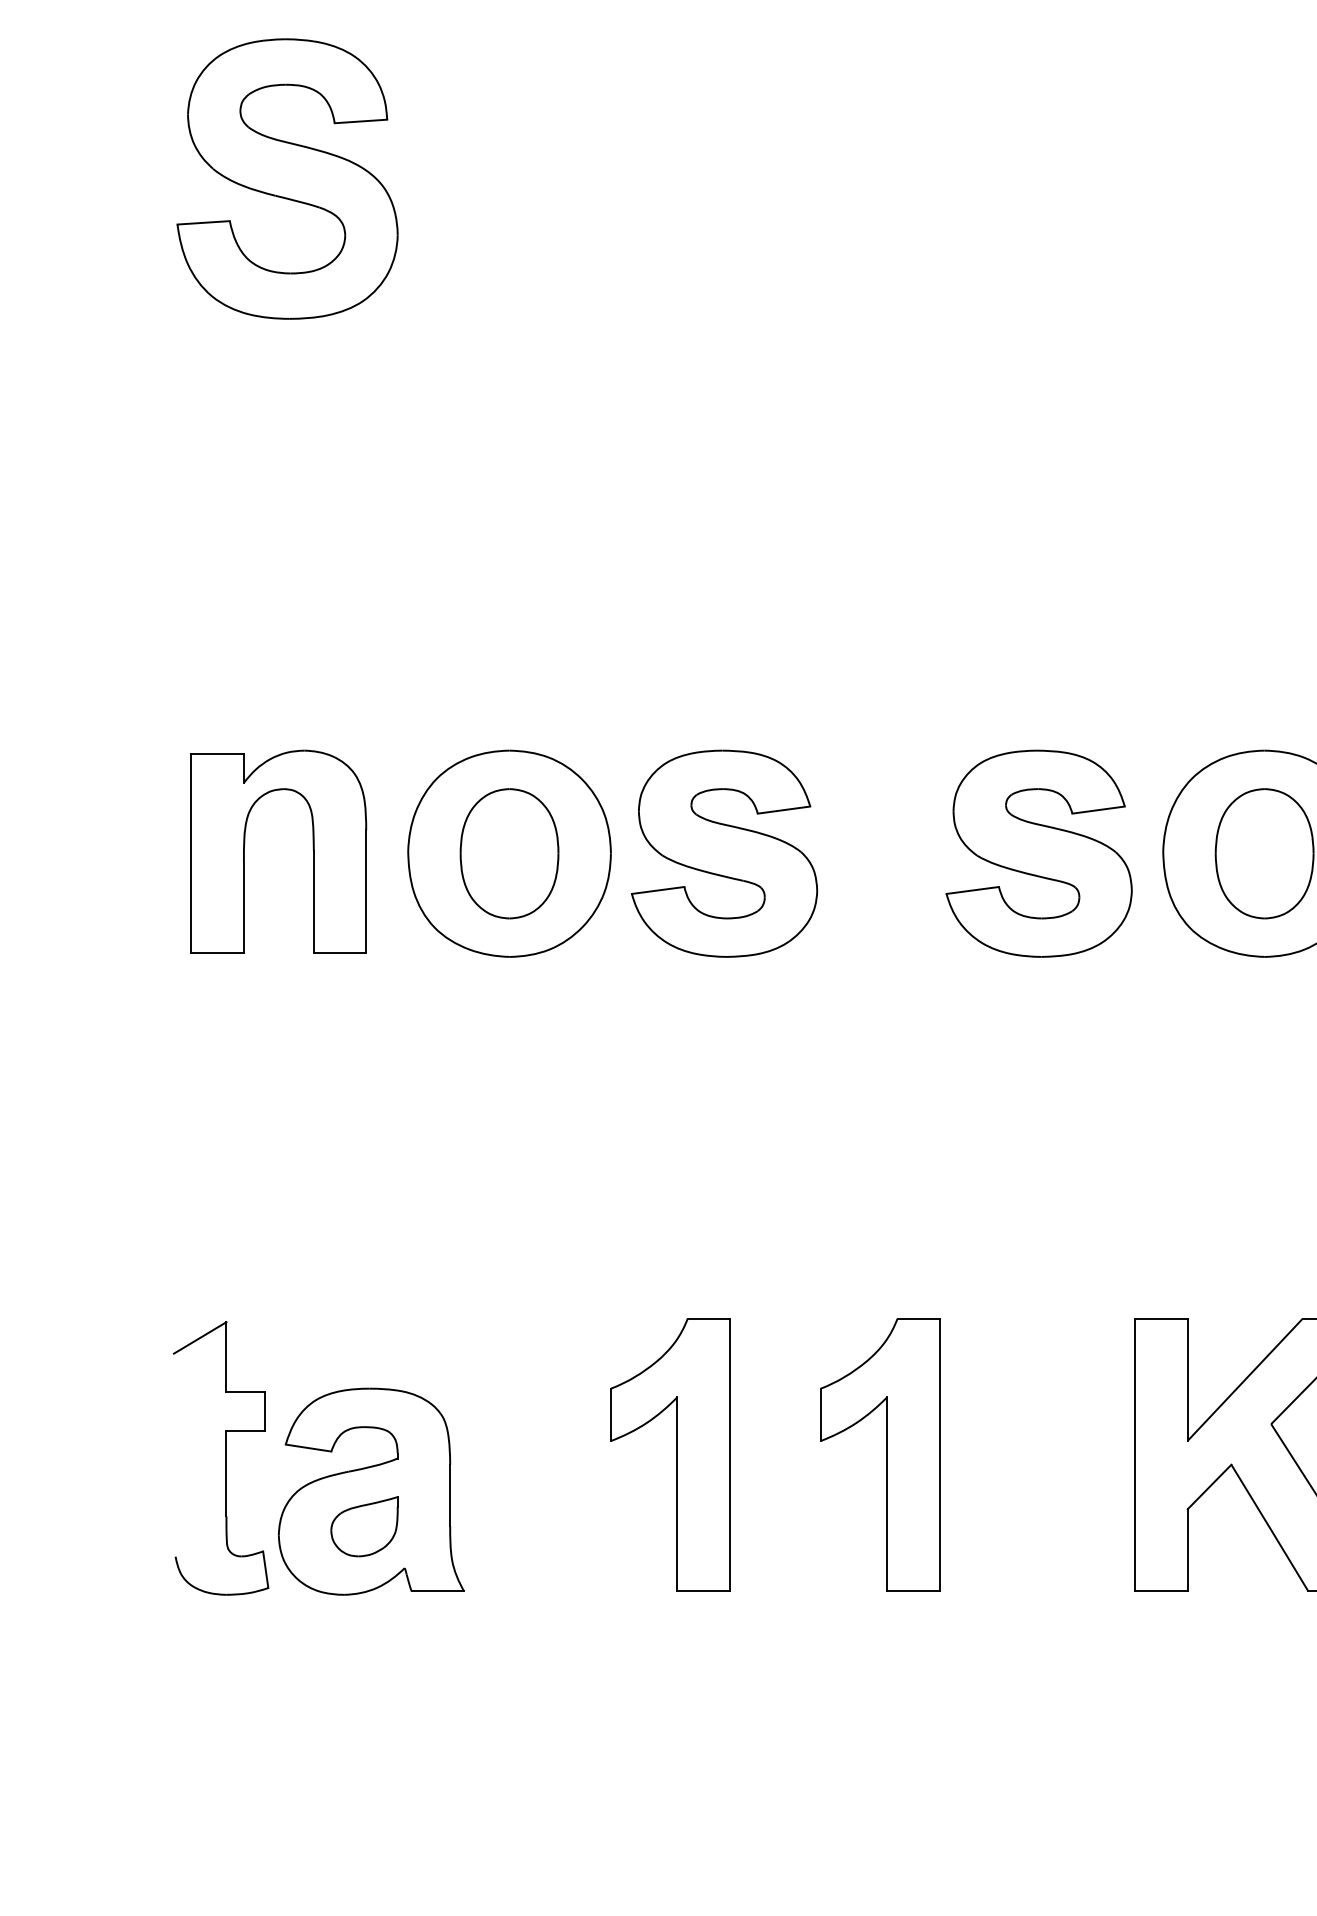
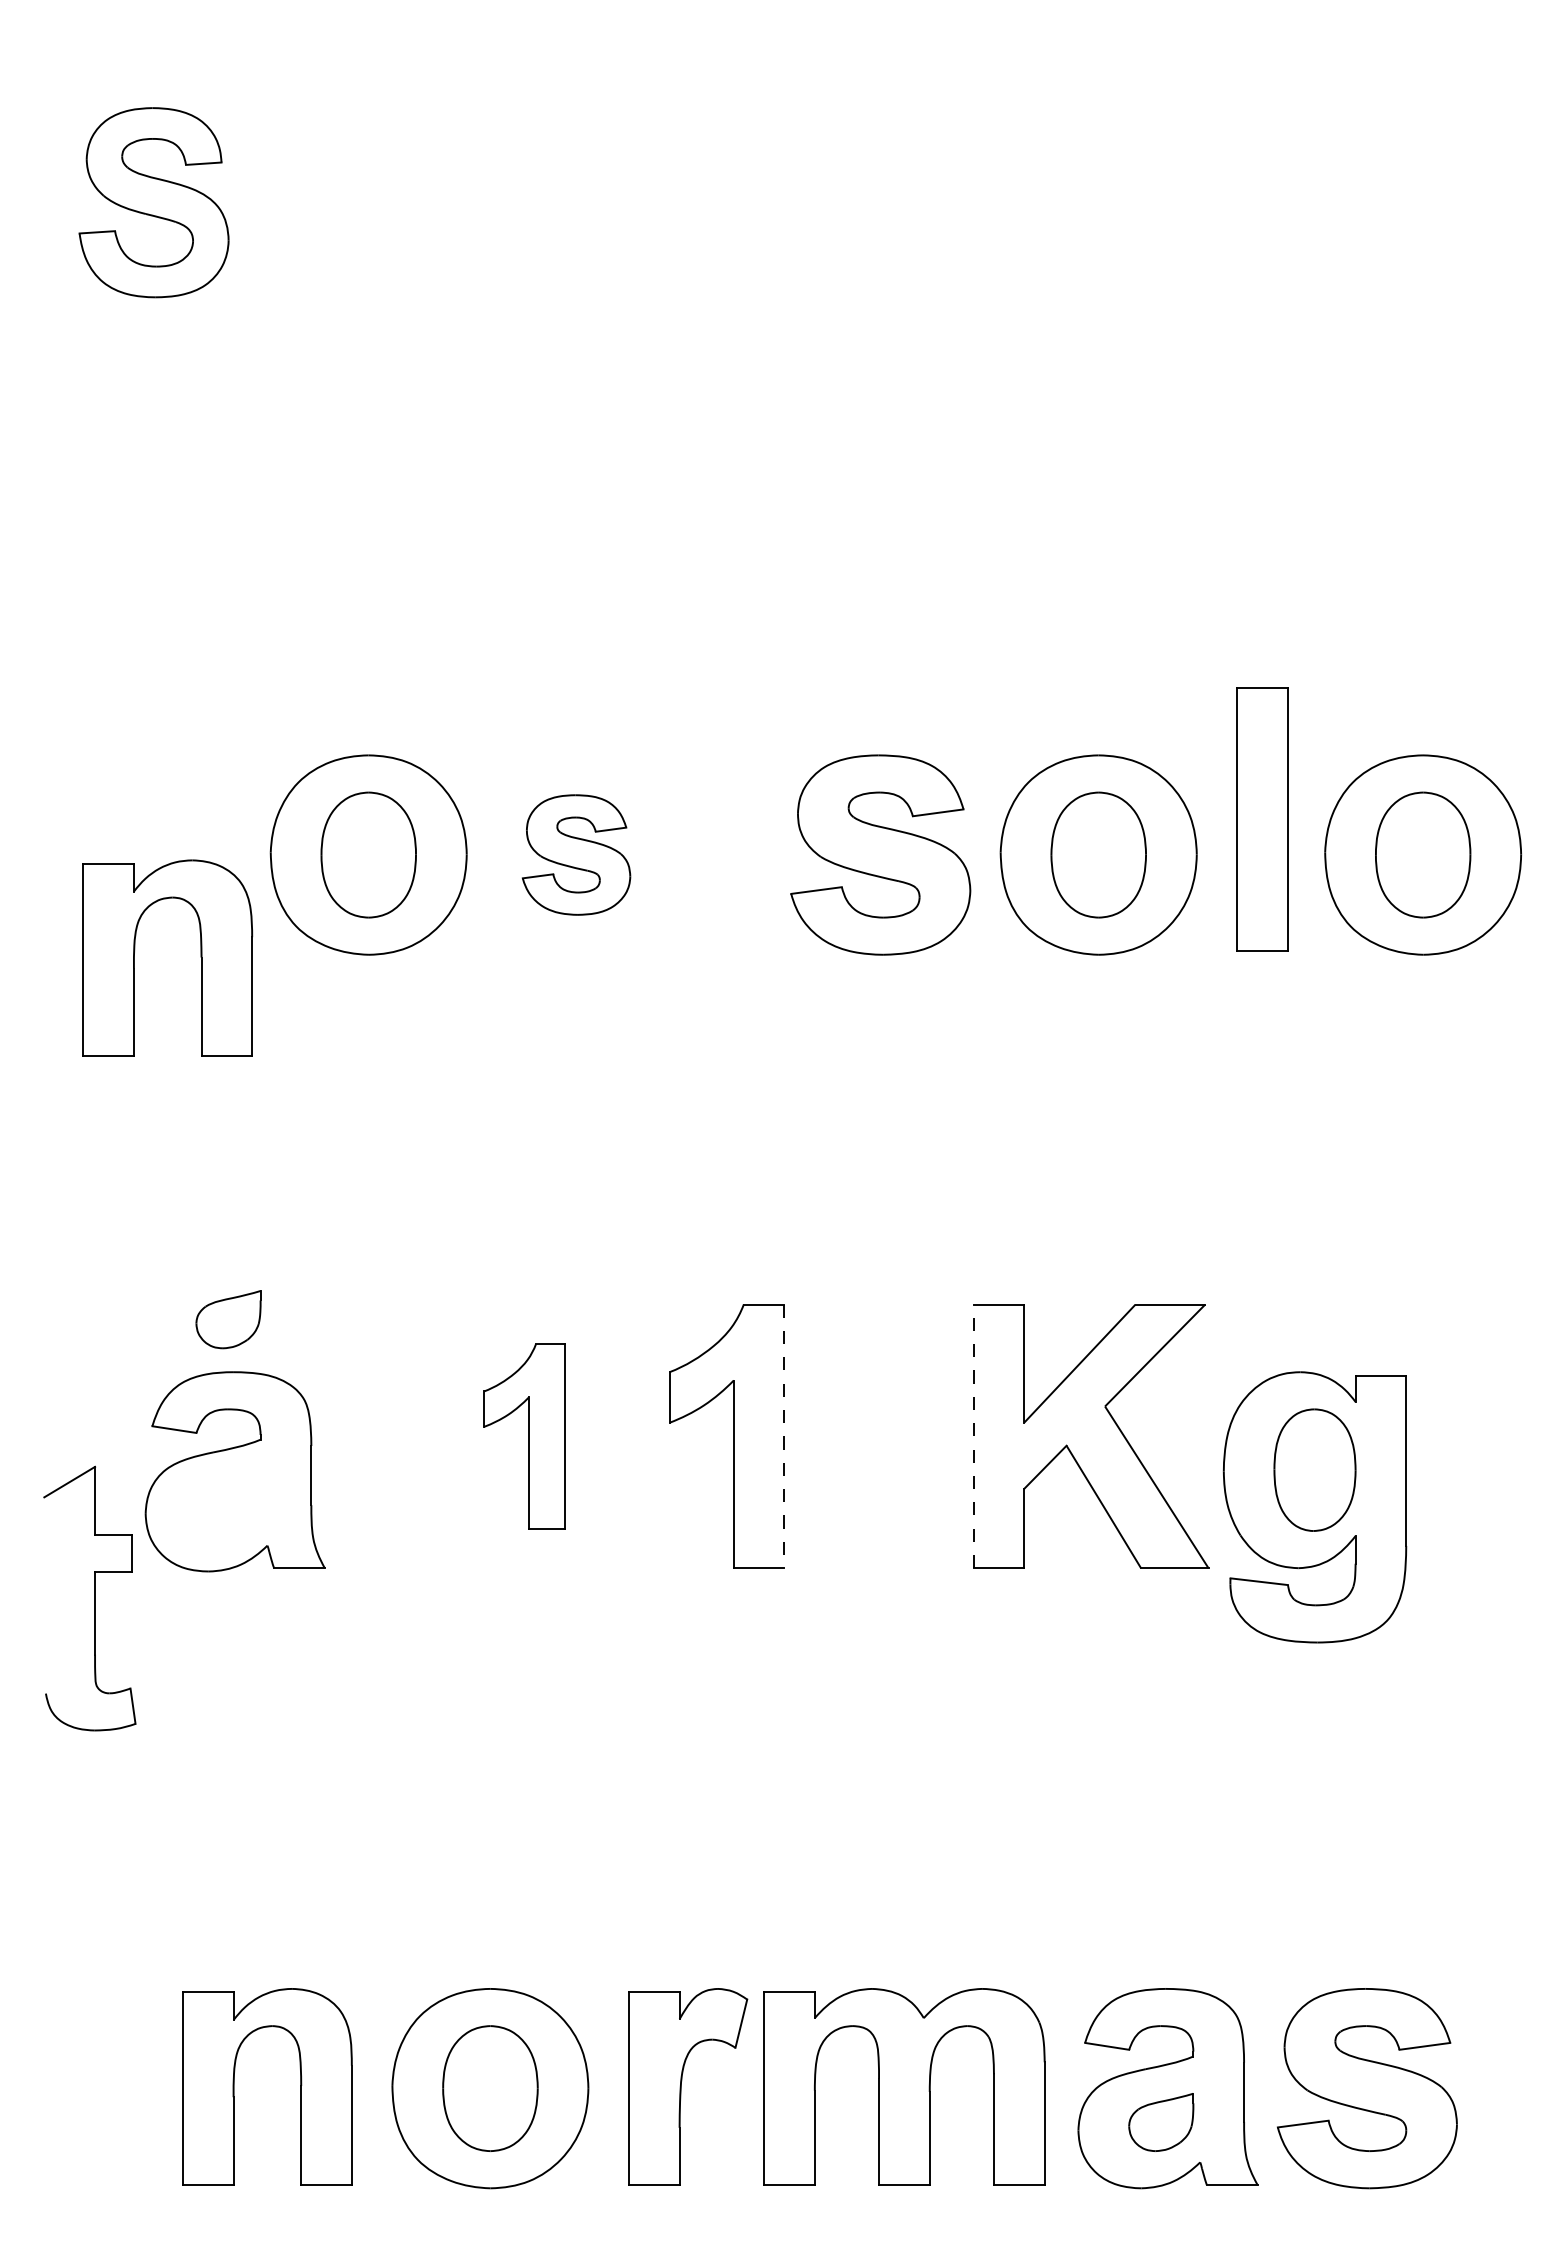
part: (286, 178) -> (153, 202), size x0.7
part: (245, 843) -> (135, 950), moved
part: (724, 853) -> (576, 854), size x0.6
part: (670, 1455) -> (524, 1436), size x0.7
line: (939, 1455) -> (784, 1436), solid -> dashed
line: (1135, 1455) -> (973, 1436), solid -> dashed
part: (220, 1458) -> (89, 1598), moved
part: (364, 1526) -> (228, 1319), moved

